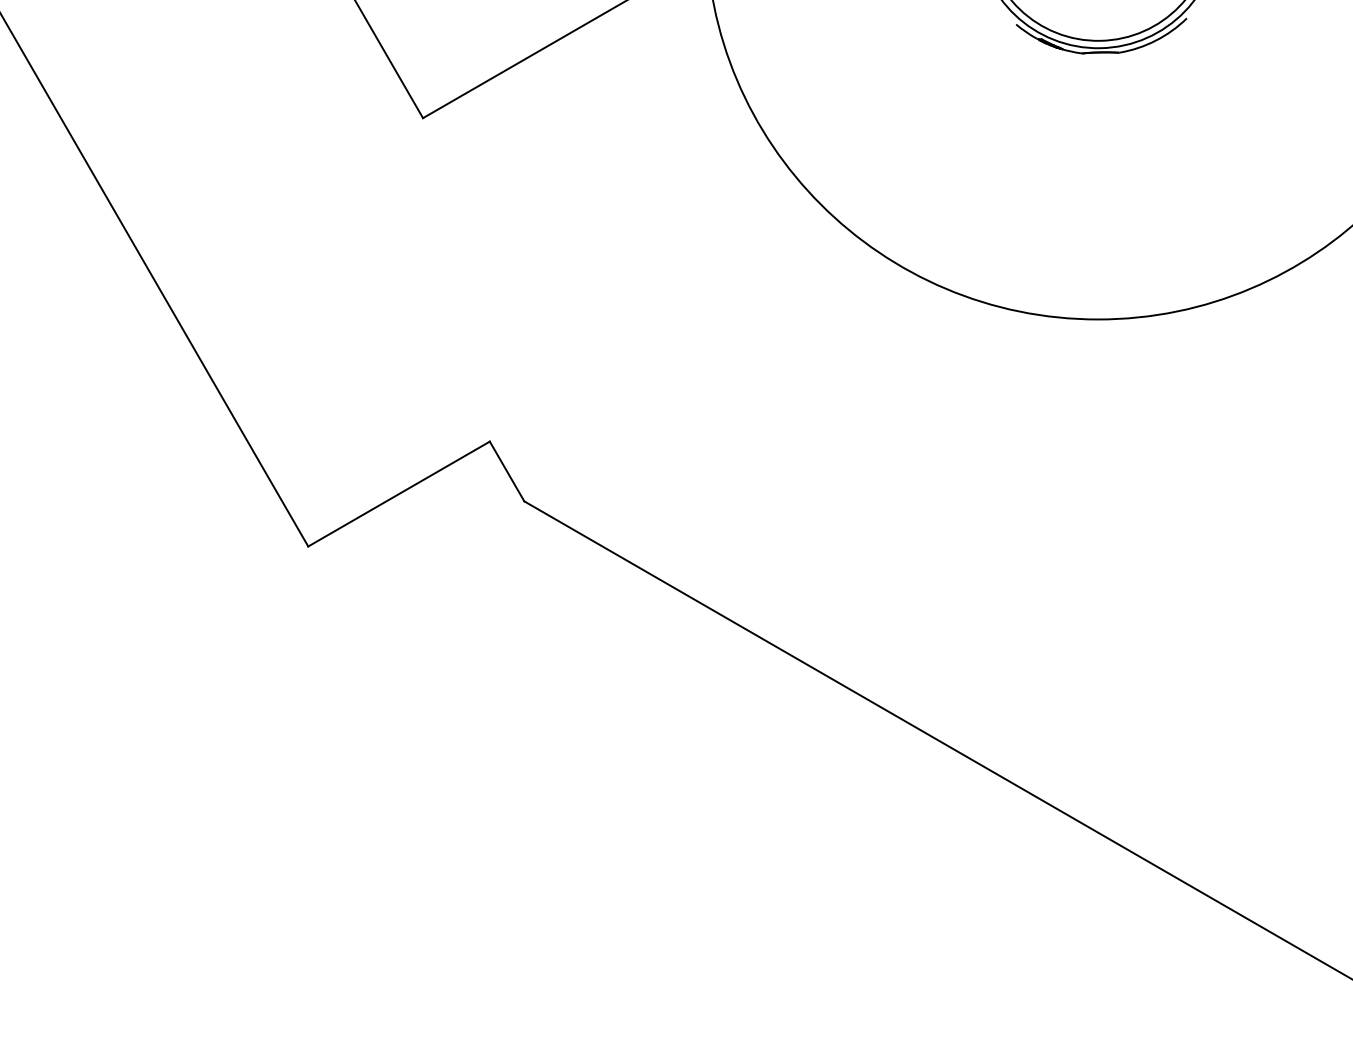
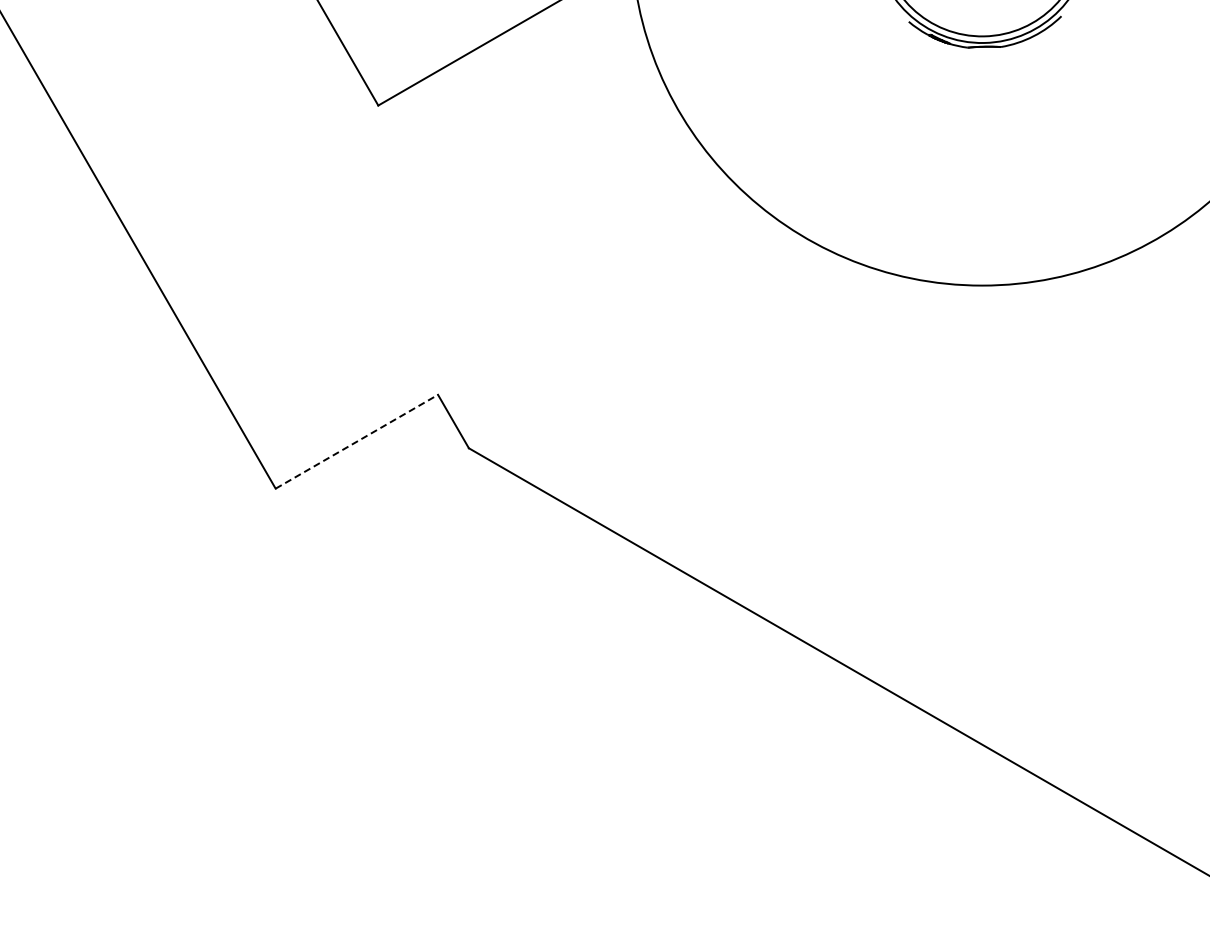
line: (398, 493) -> (356, 441), solid -> dashed

